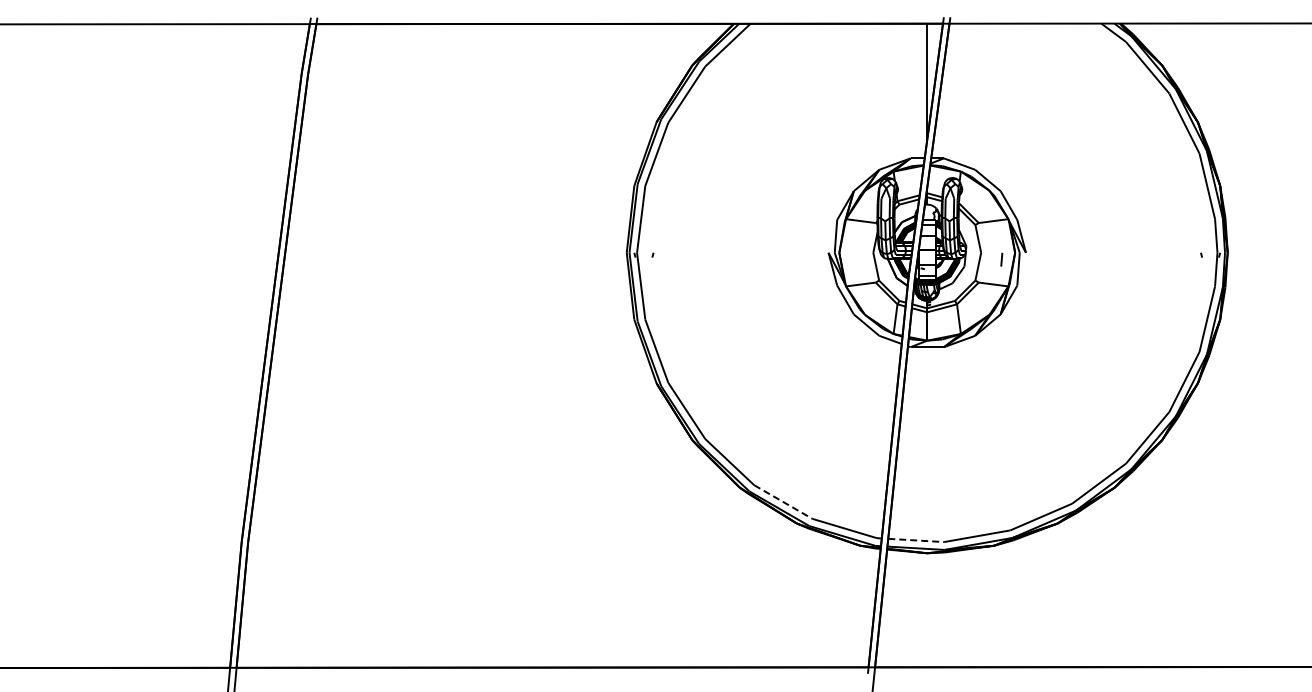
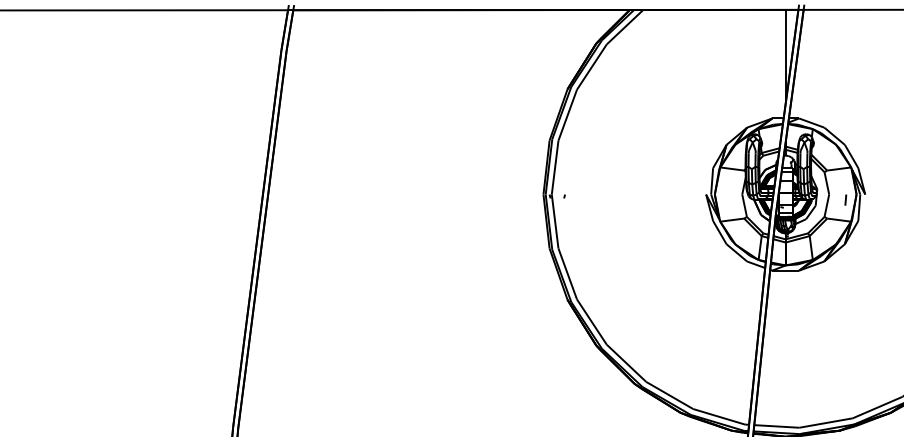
line: (783, 502) -> (669, 395), dashed -> solid
line: (916, 540) -> (777, 426), dashed -> solid

